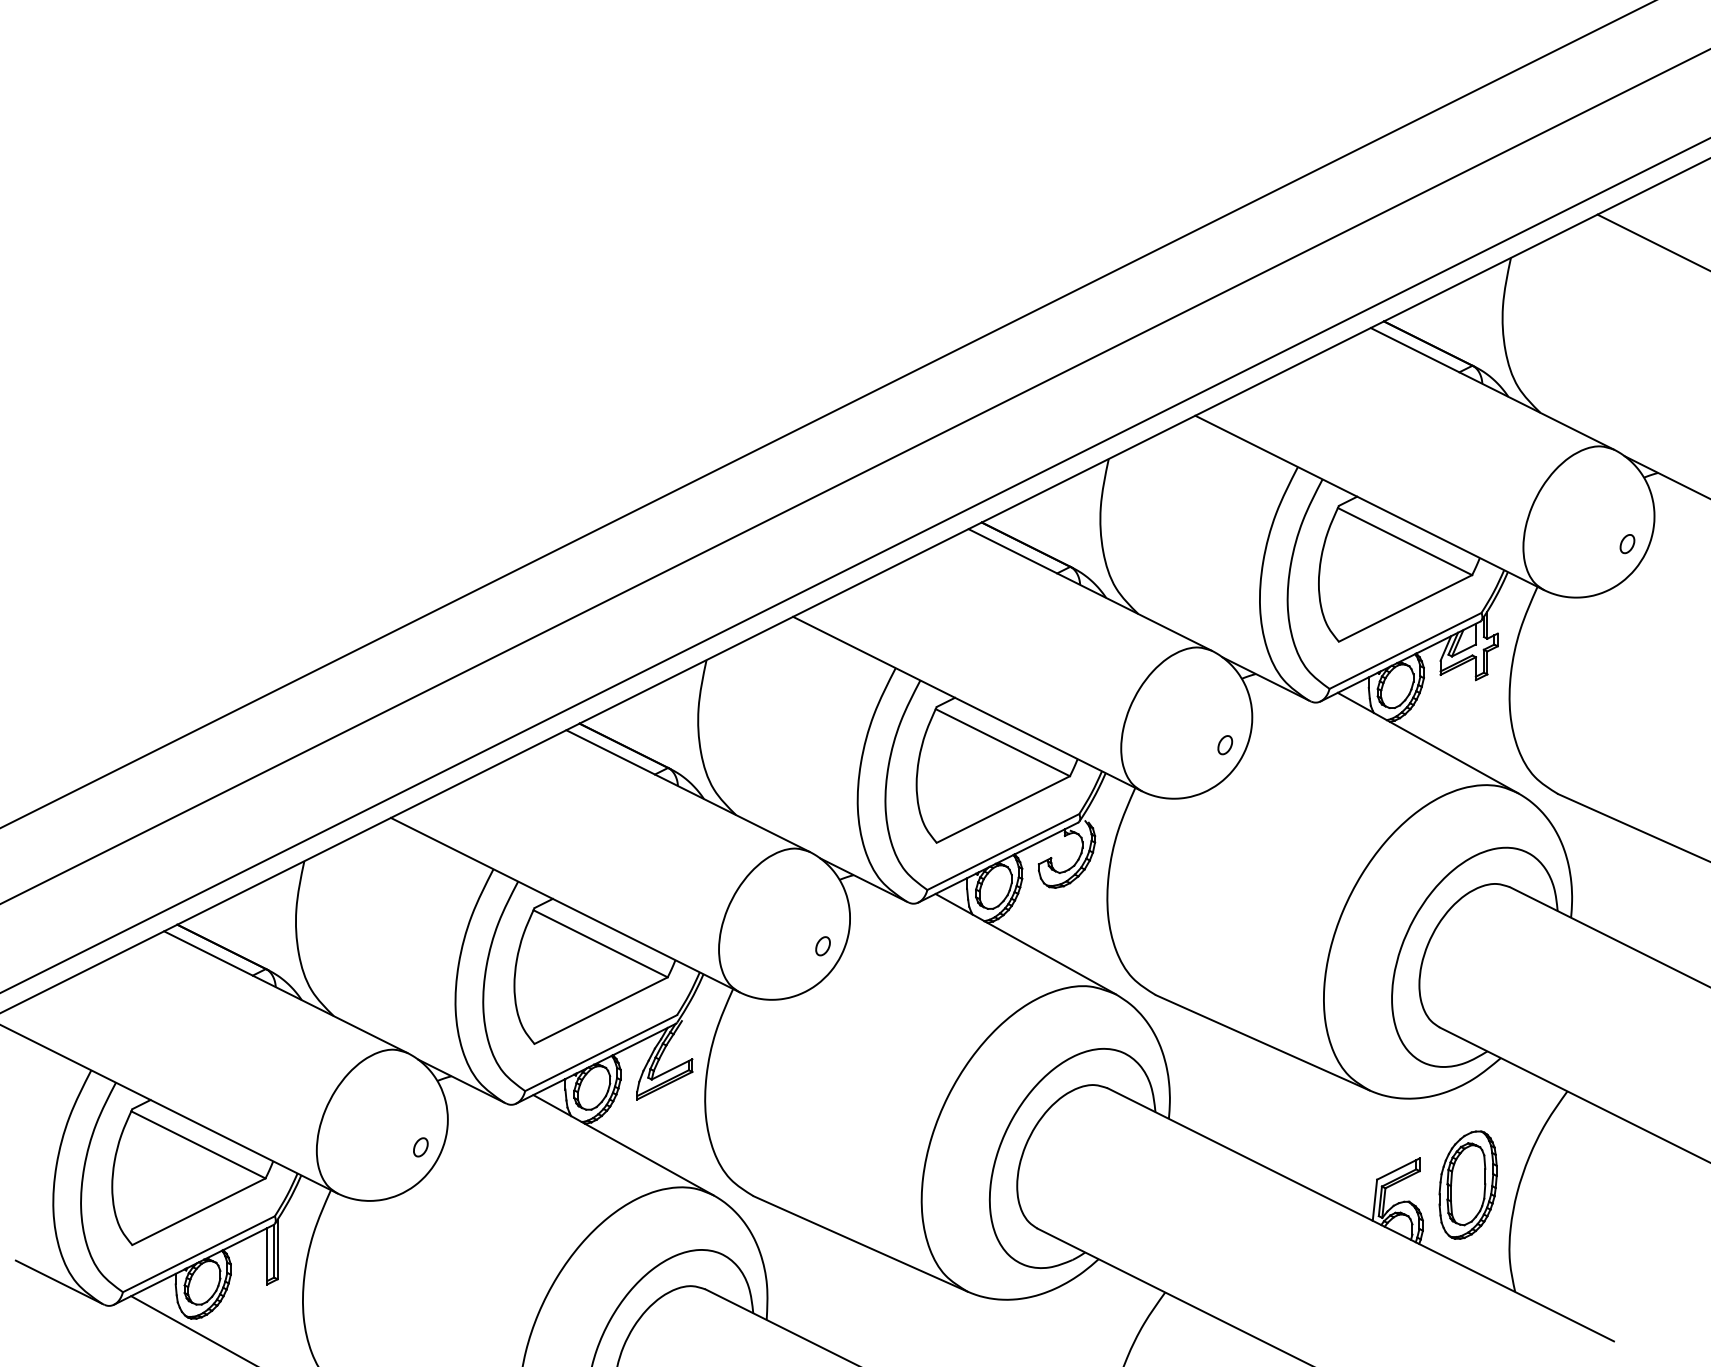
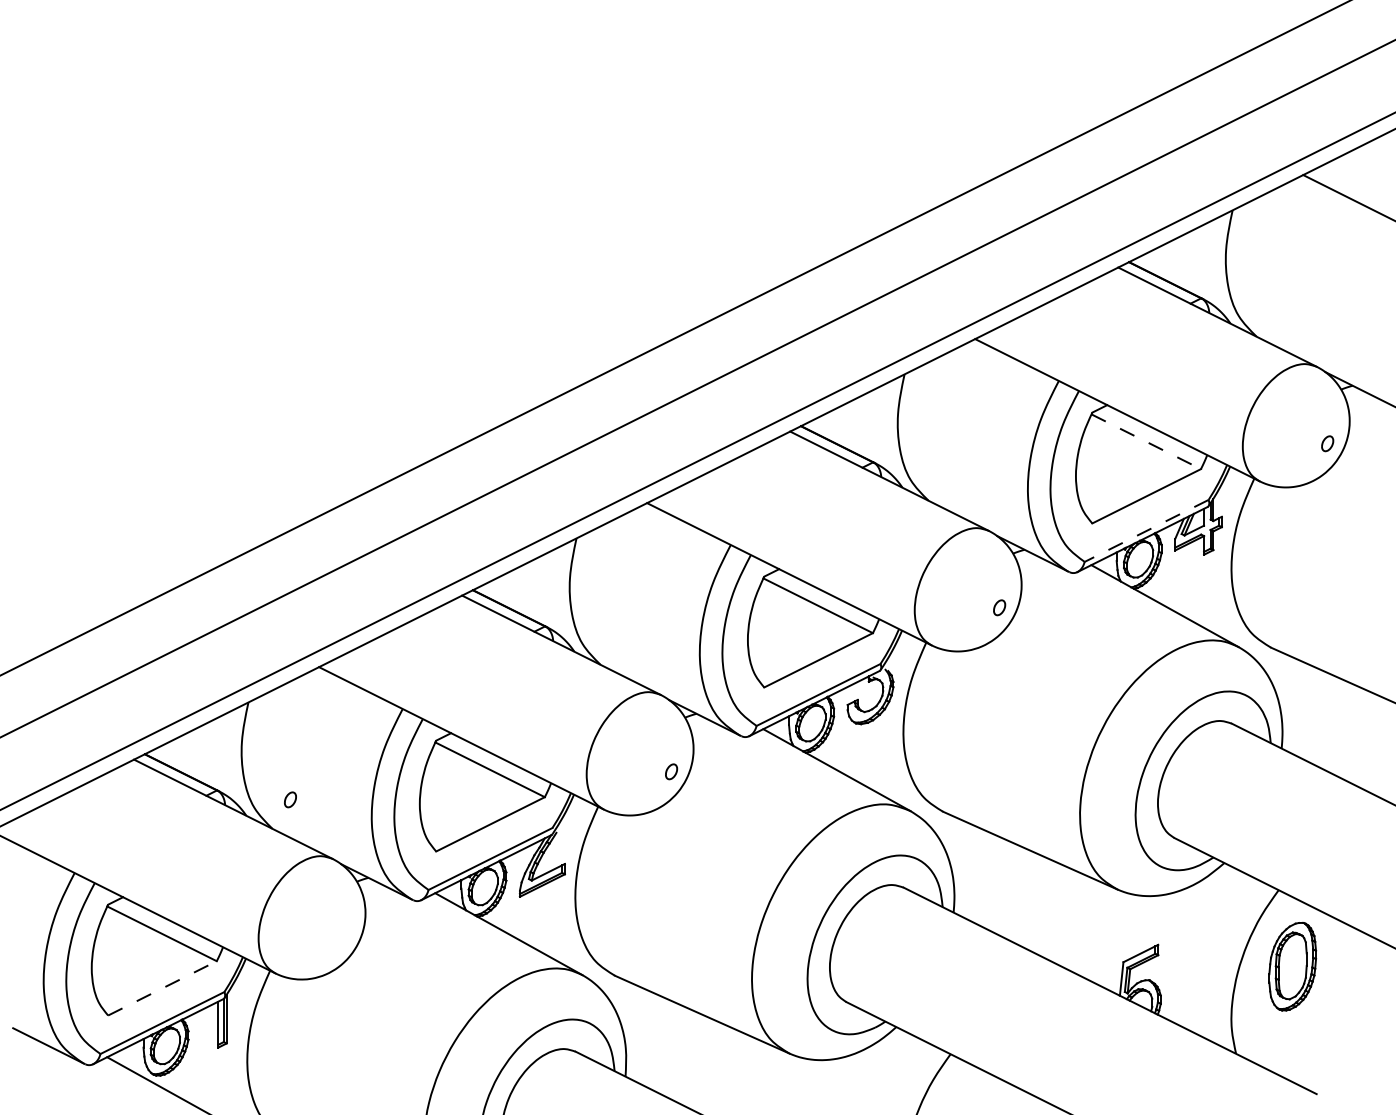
line: (1405, 541) -> (1146, 441), solid -> dashed
line: (1405, 651) -> (1146, 531), solid -> dashed
part: (420, 1146) -> (290, 799), moved
part: (1467, 1184) -> (1292, 966), moved
line: (198, 1211) -> (162, 988), solid -> dashed

